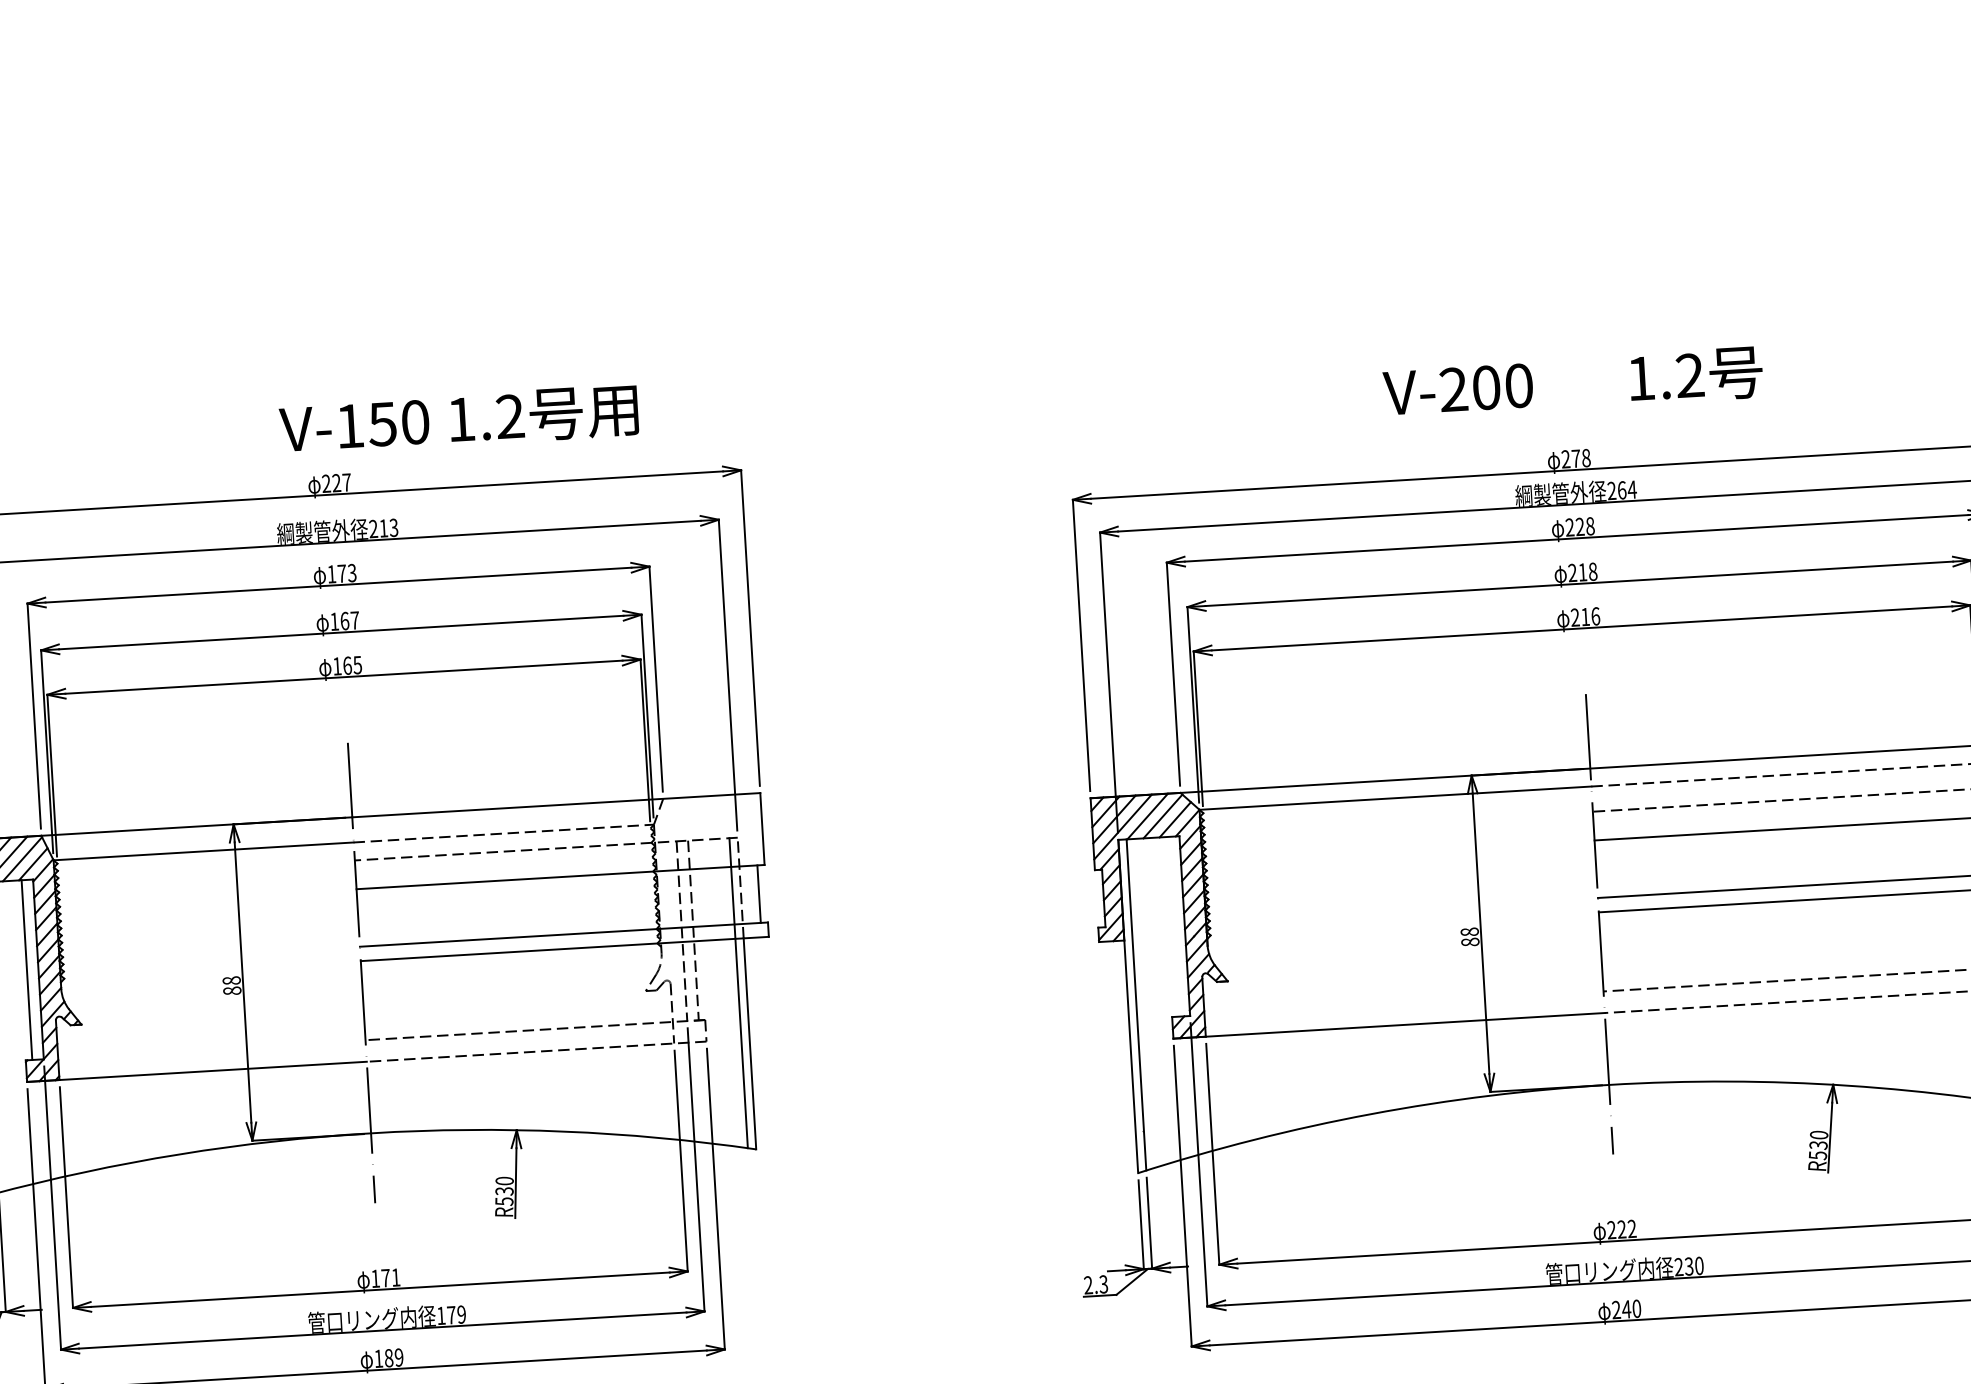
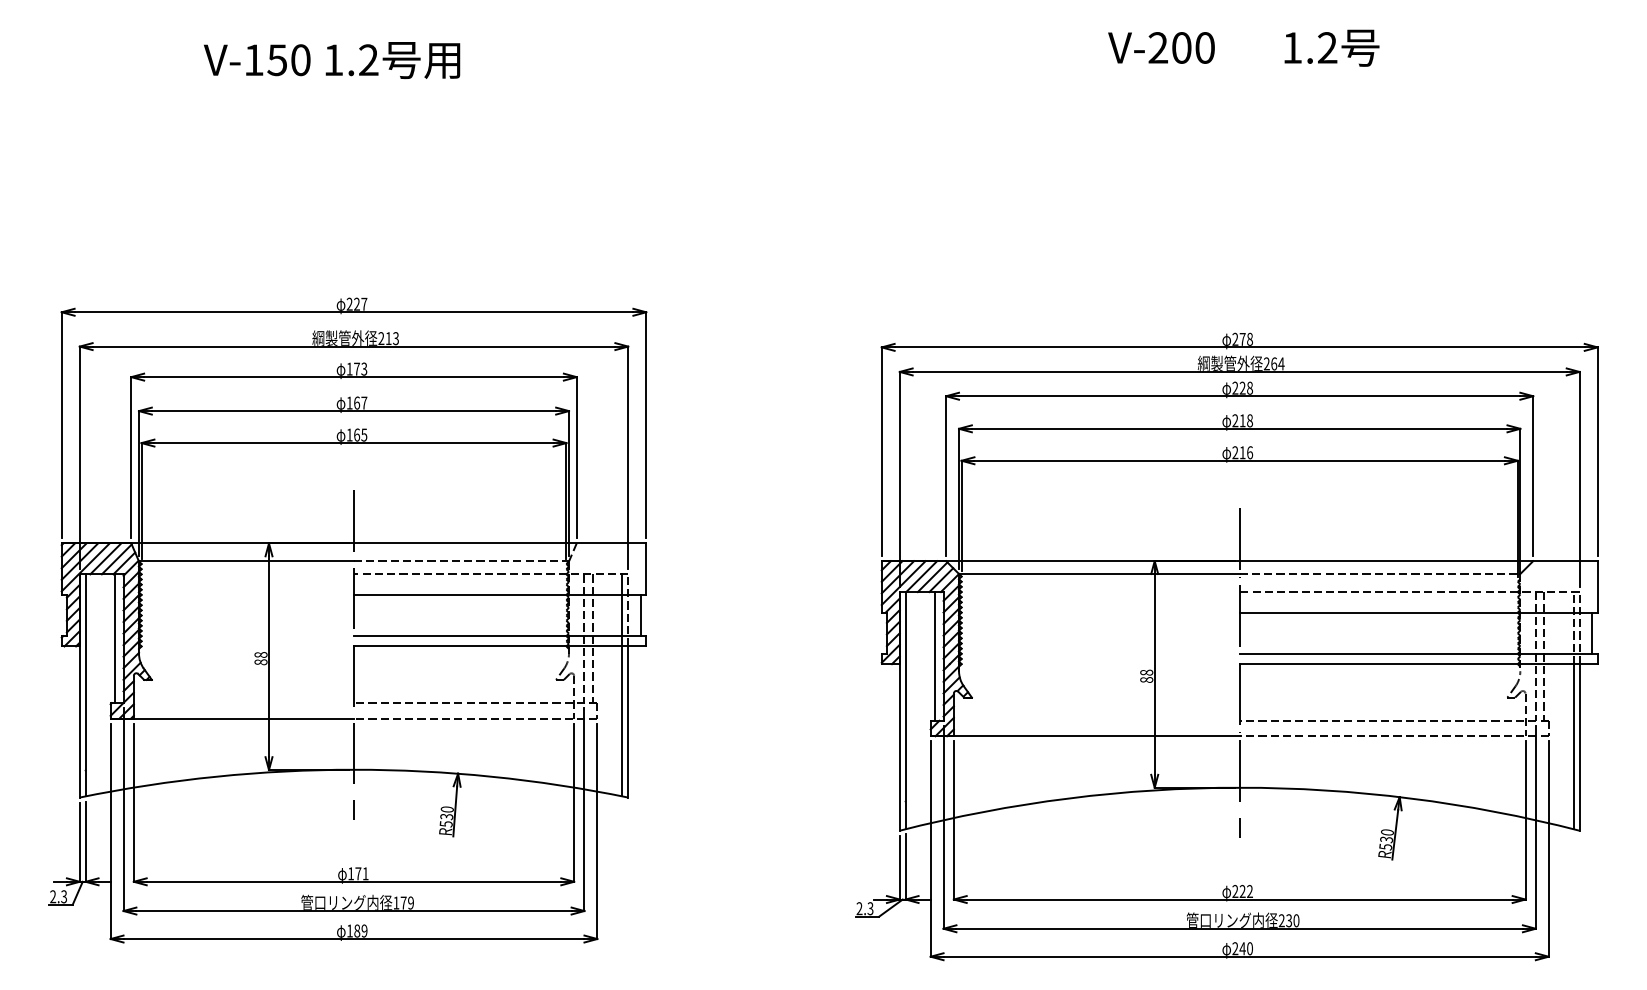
text: (1572, 382) -> (1243, 47), moved
text: (459, 420) -> (332, 60), moved
line: (1173, 926) -> (935, 656), added

